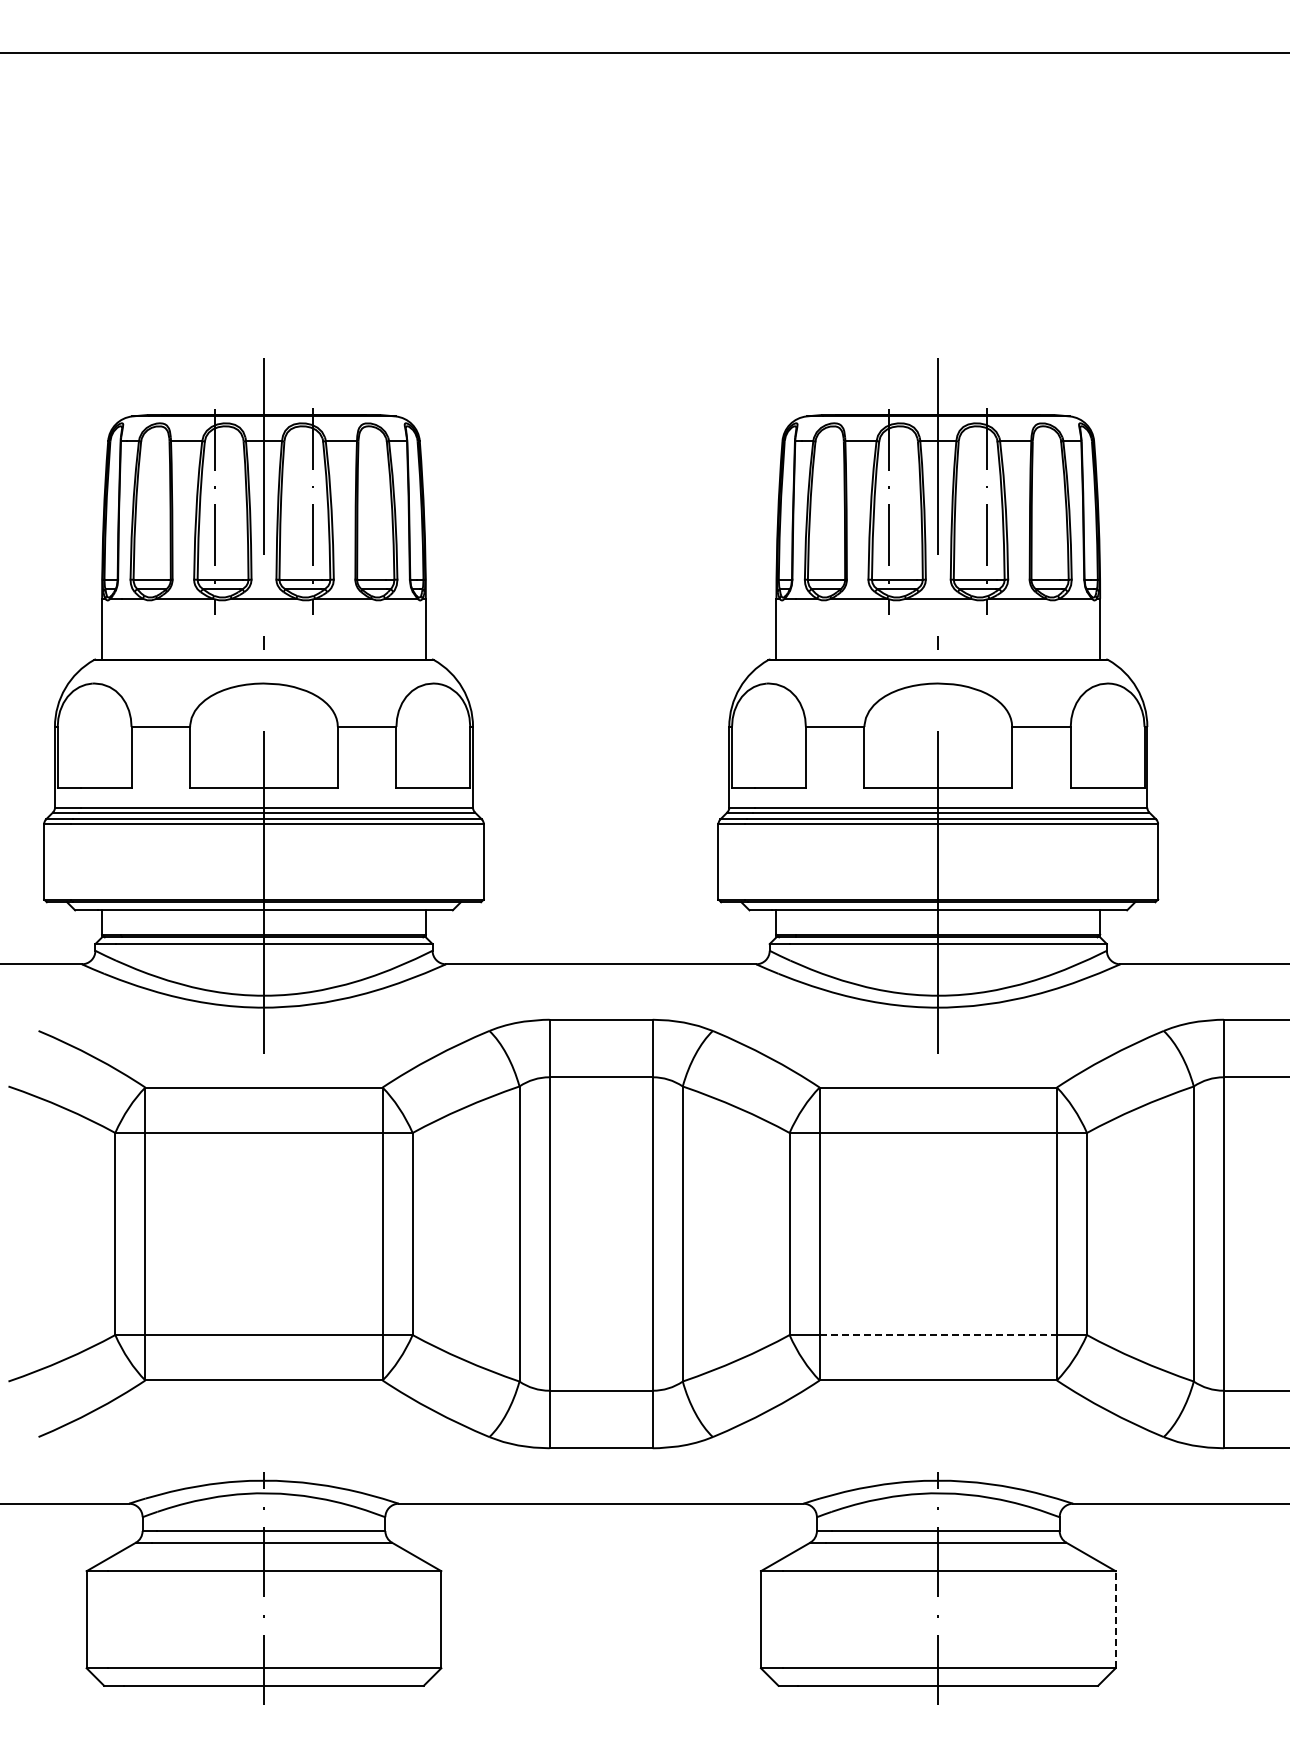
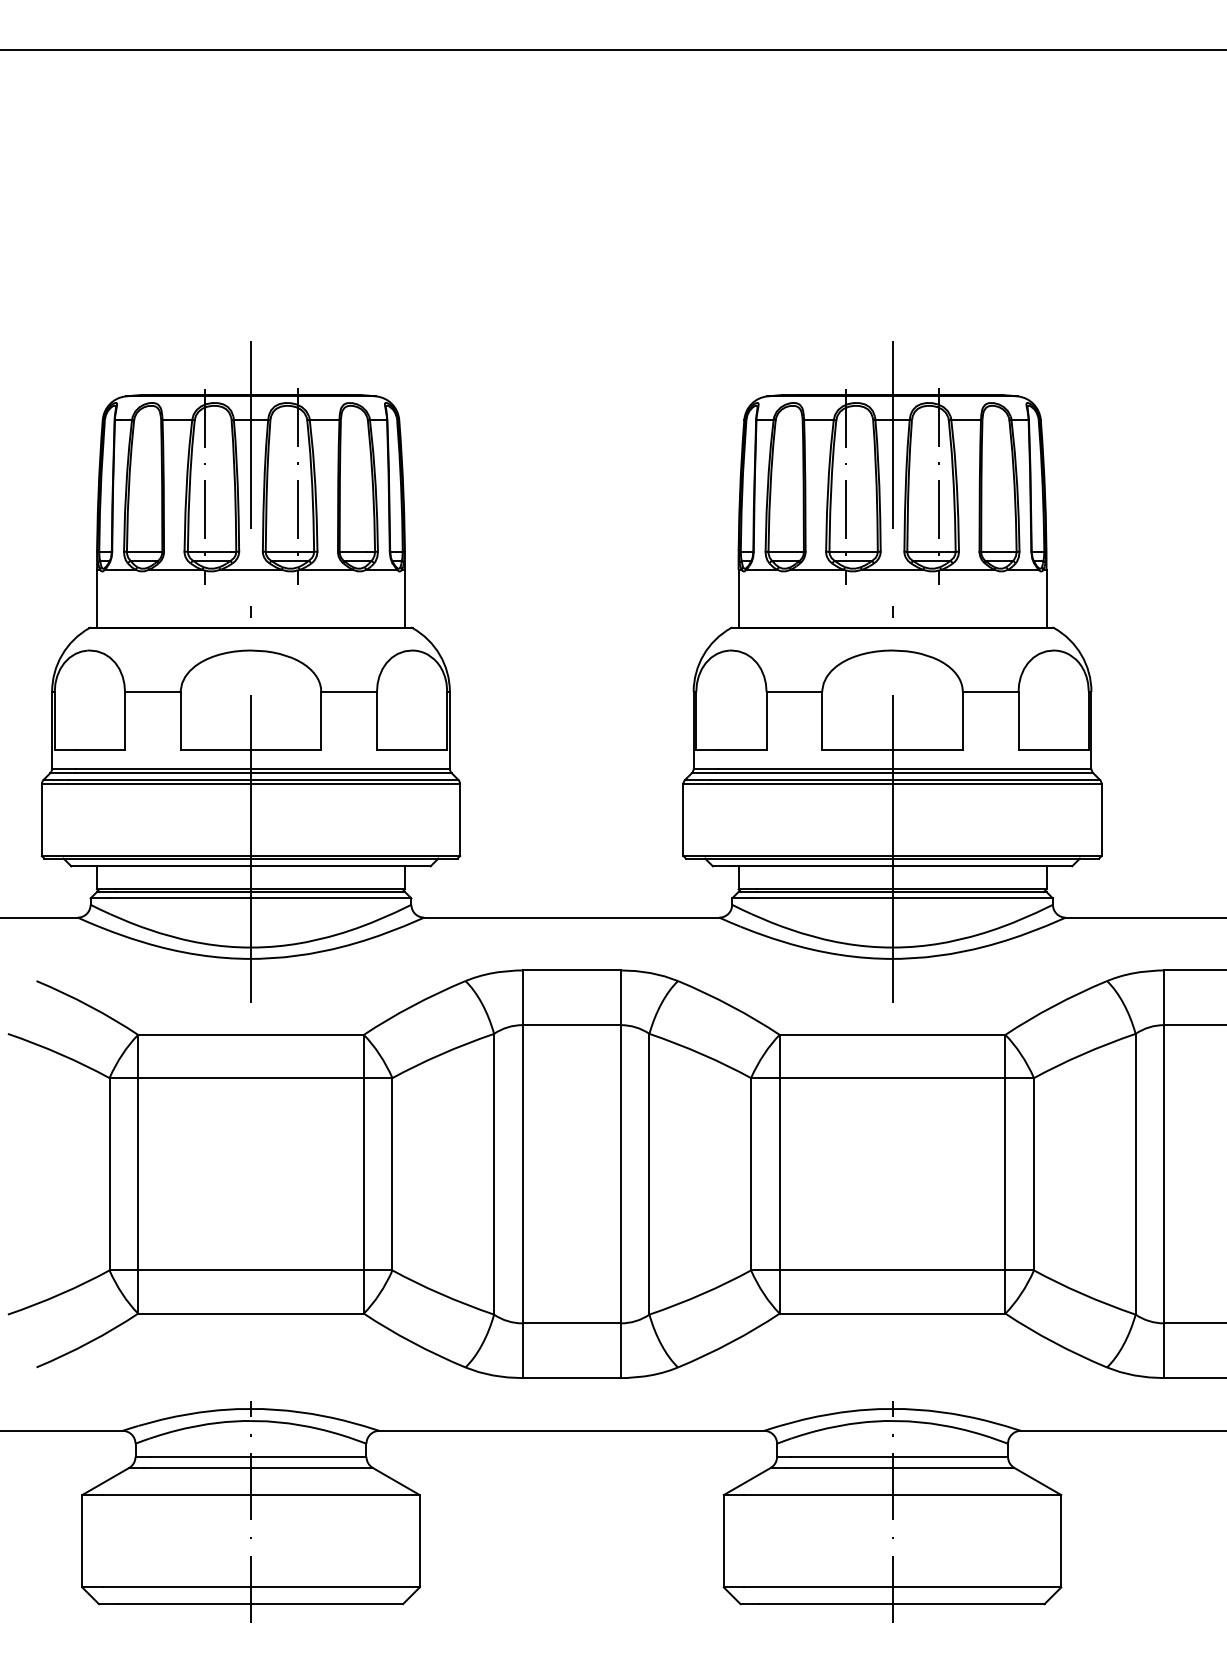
line: (938, 1335) -> (892, 1270), dashed -> solid
line: (1115, 1619) -> (1061, 1541), dashed -> solid

